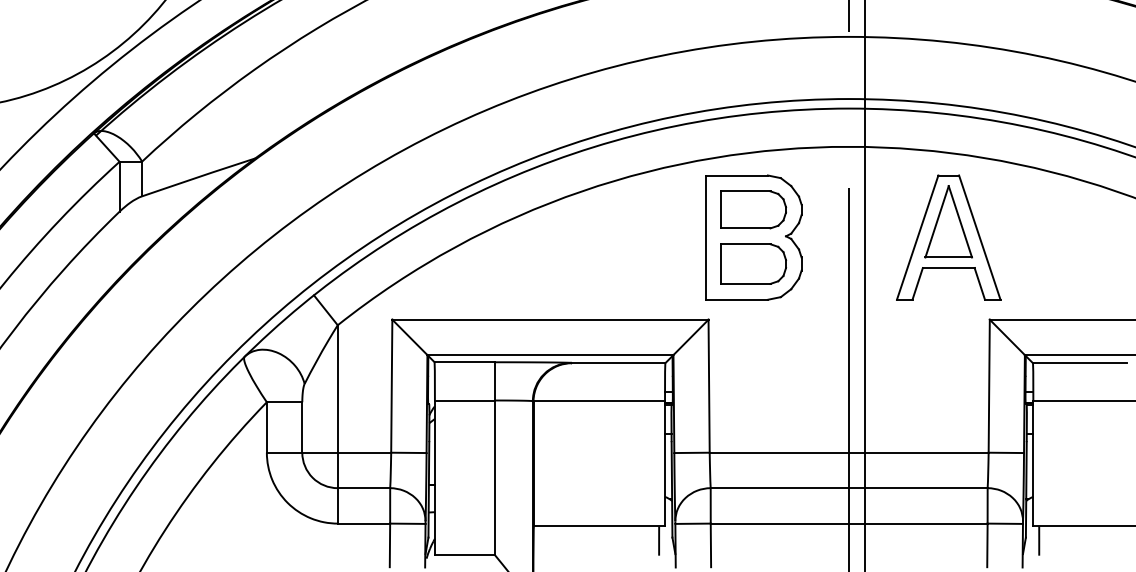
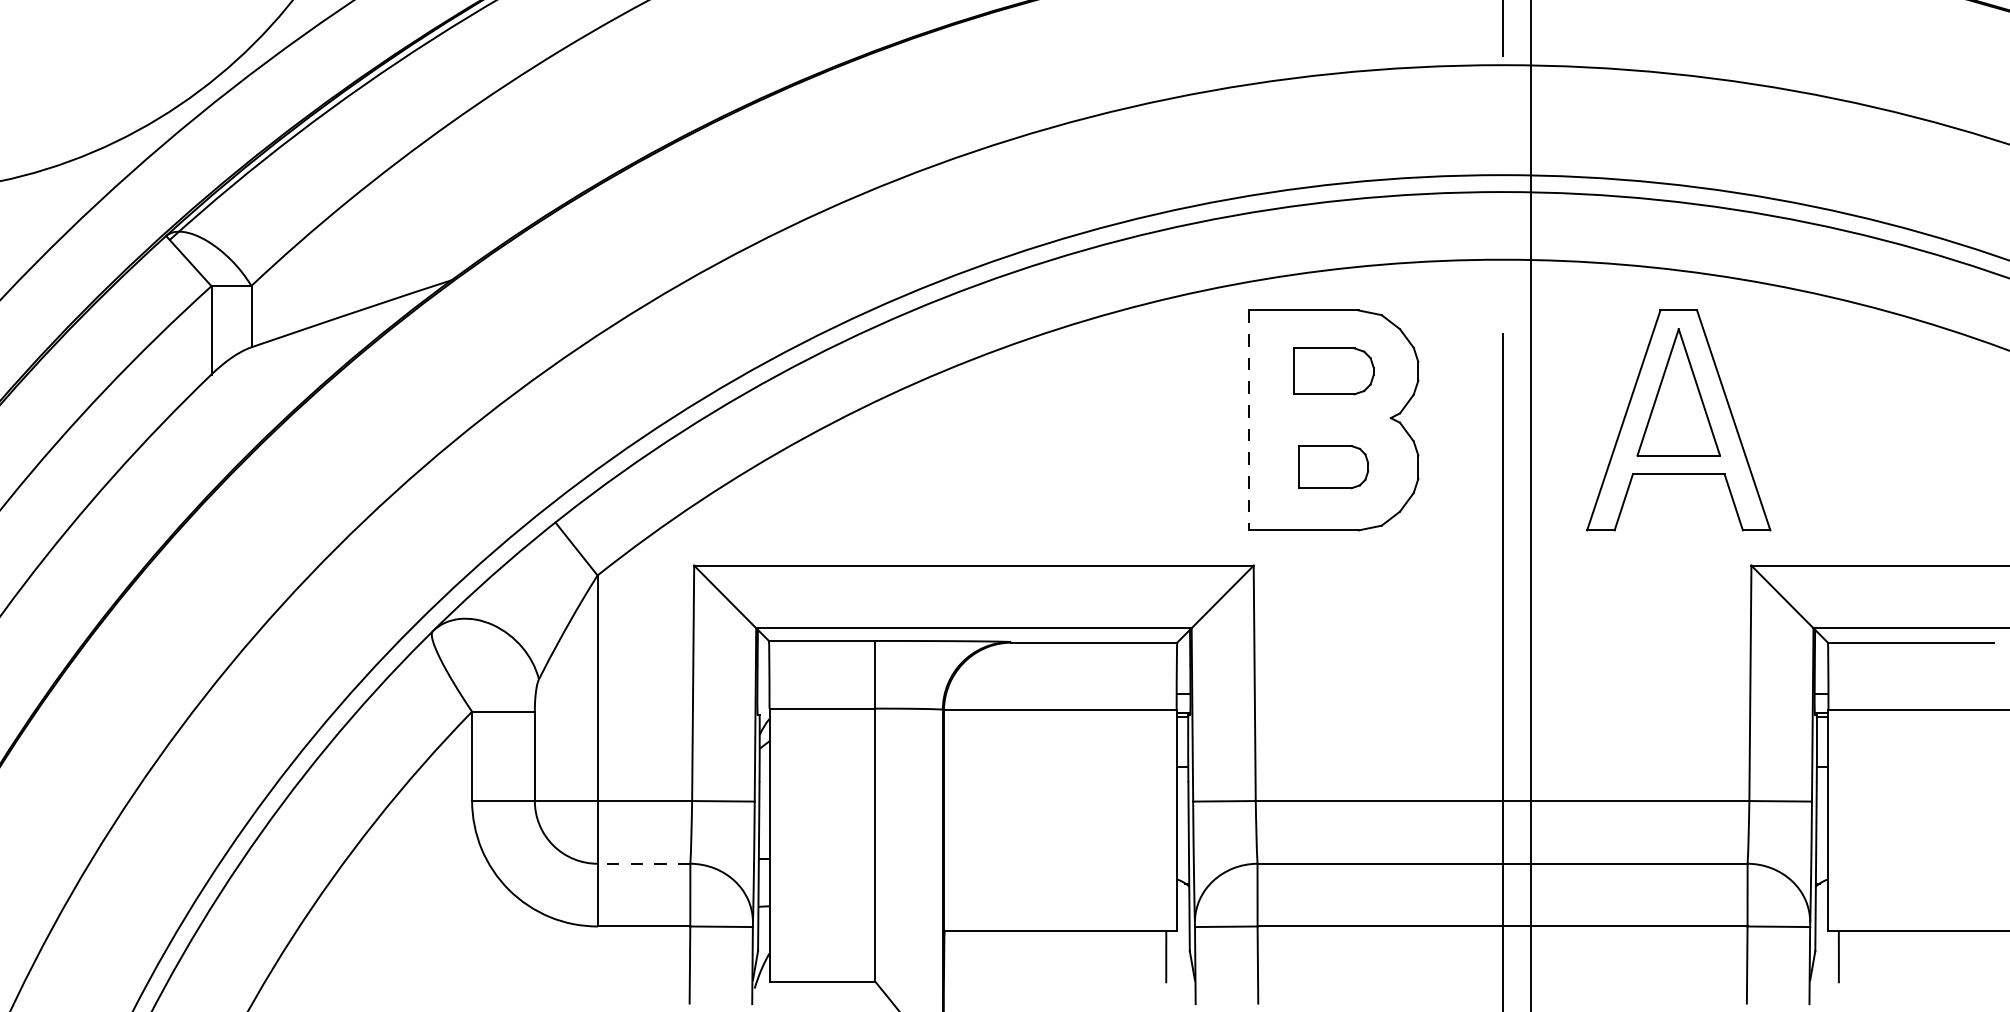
part: (753, 209) -> (1333, 370), size x0.7
line: (705, 238) -> (1248, 421), solid -> dashed
part: (753, 263) -> (1333, 466), size x0.6
line: (363, 488) -> (643, 864), solid -> dashed

